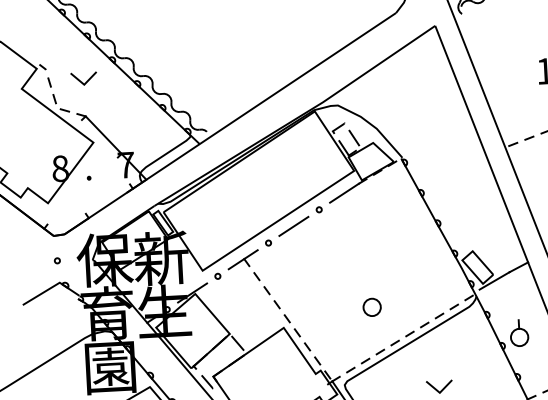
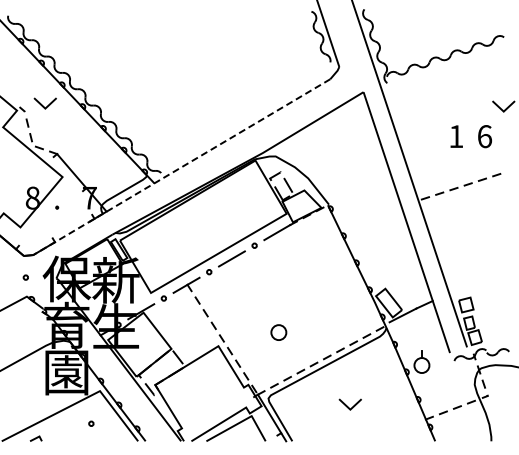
line: (80, 80) -> (42, 104), moved
line: (229, 124) -> (181, 167), solid -> dashed
circle: (371, 307) -> (278, 332), moved

